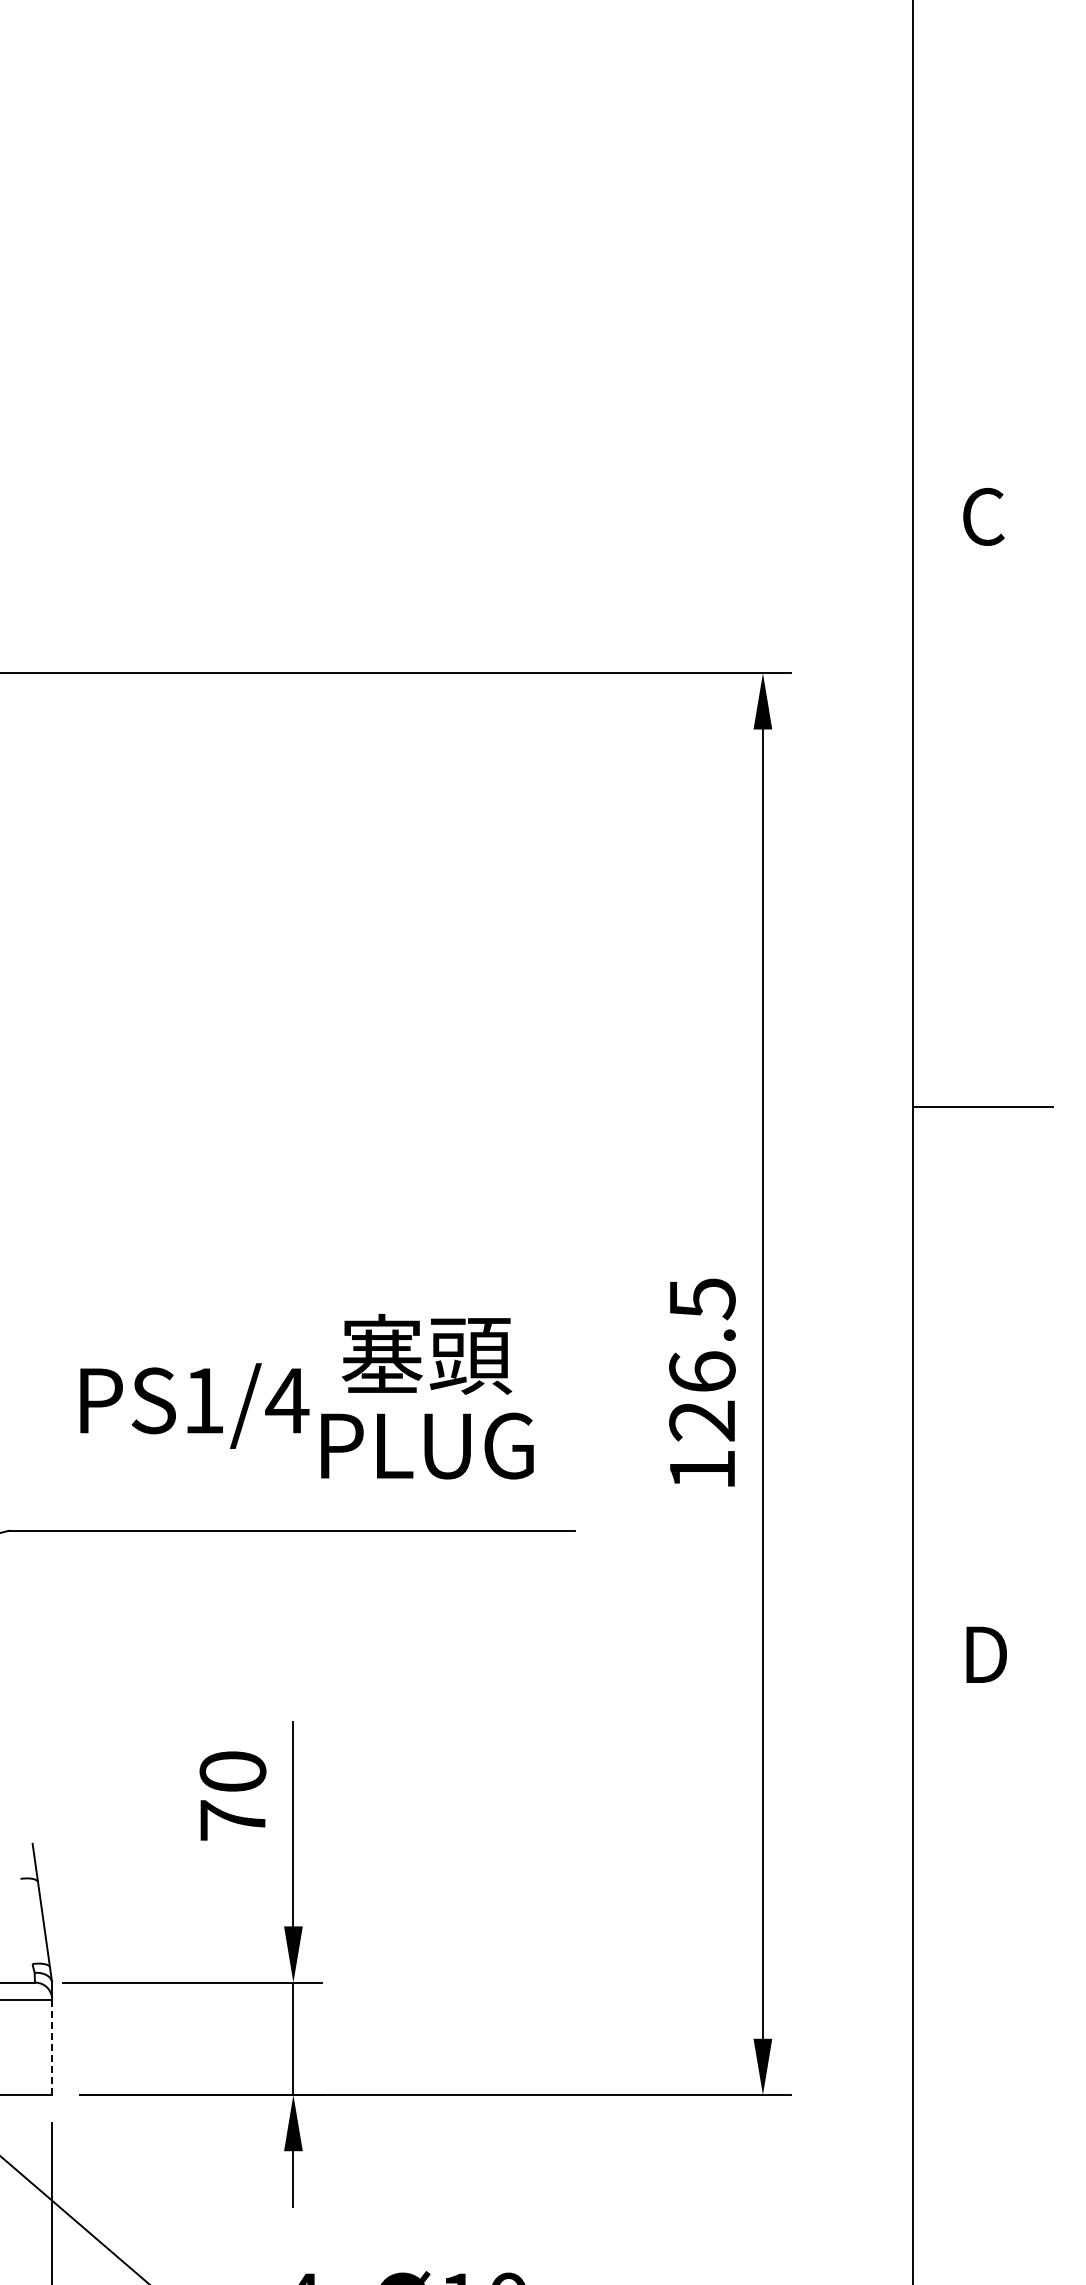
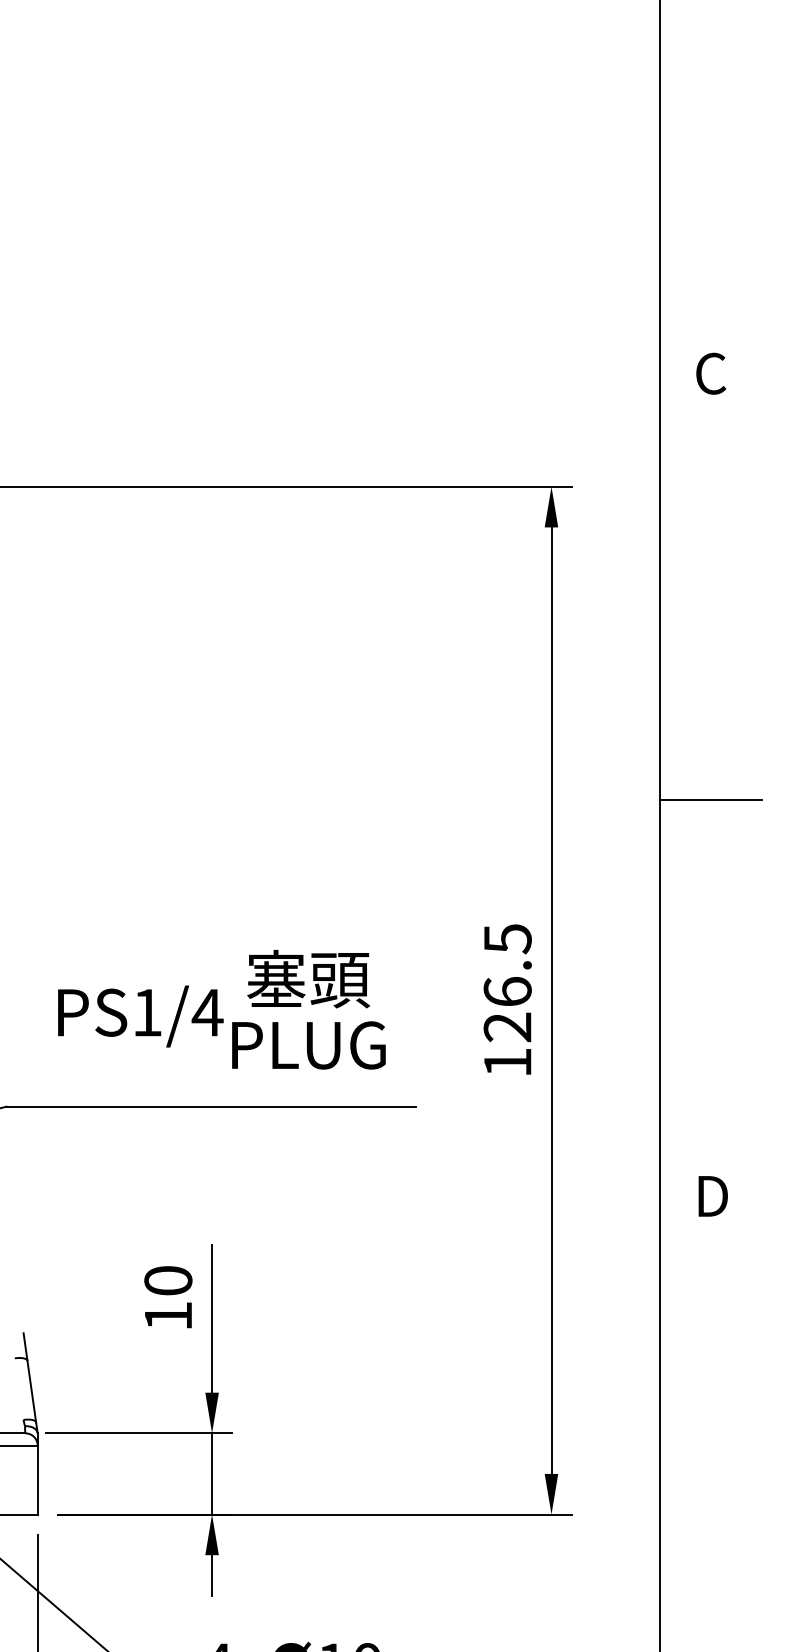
text: (232, 1820) -> (168, 1316), 70 -> 10
line: (52, 2047) -> (37, 1480), dashed -> solid

